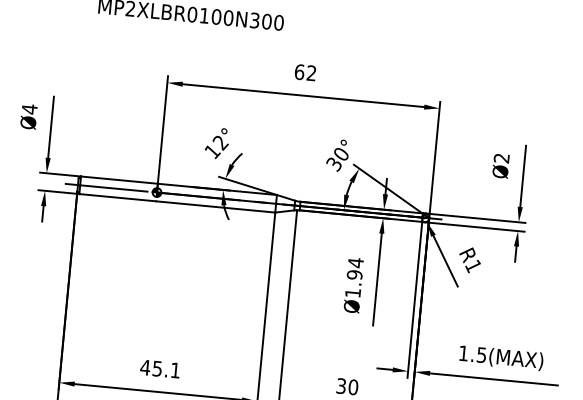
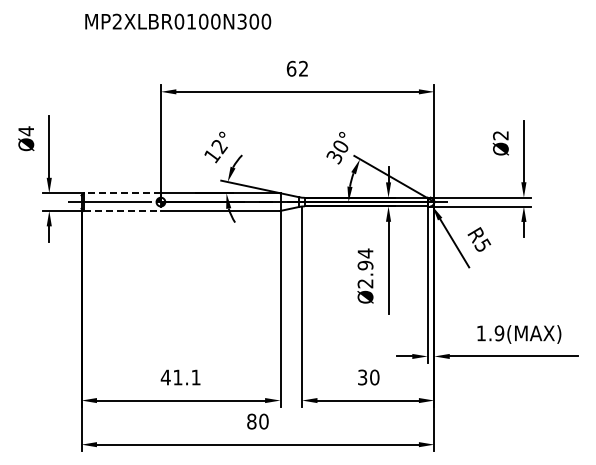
line: (119, 180) -> (122, 193), solid -> dashed
line: (117, 197) -> (122, 210), solid -> dashed
text: (473, 266) -> (482, 245), R1 -> R5
text: (353, 292) -> (365, 283), Ø1.94 -> Ø2.94
text: (481, 354) -> (499, 332), 1.5(MAX) -> 1.9(MAX)
text: (157, 368) -> (177, 377), 45.1 -> 41.1

